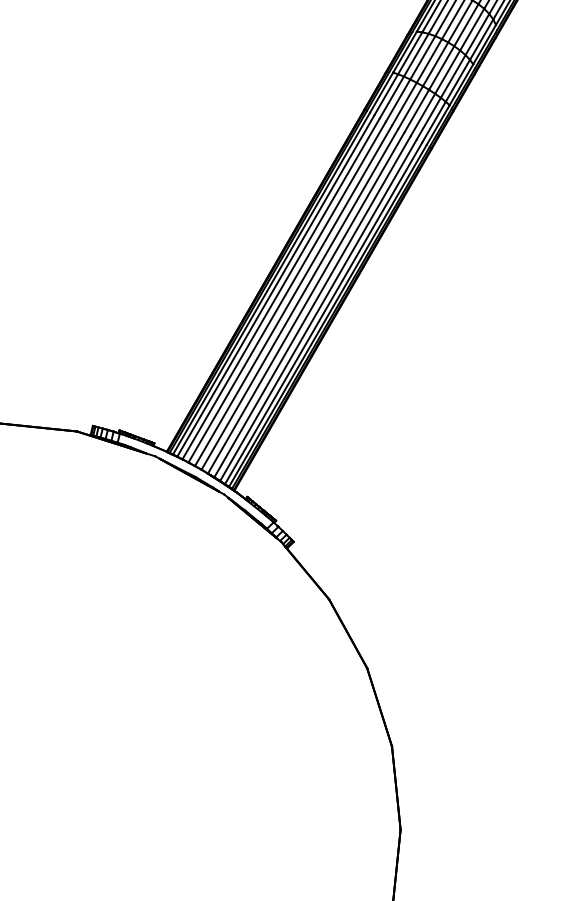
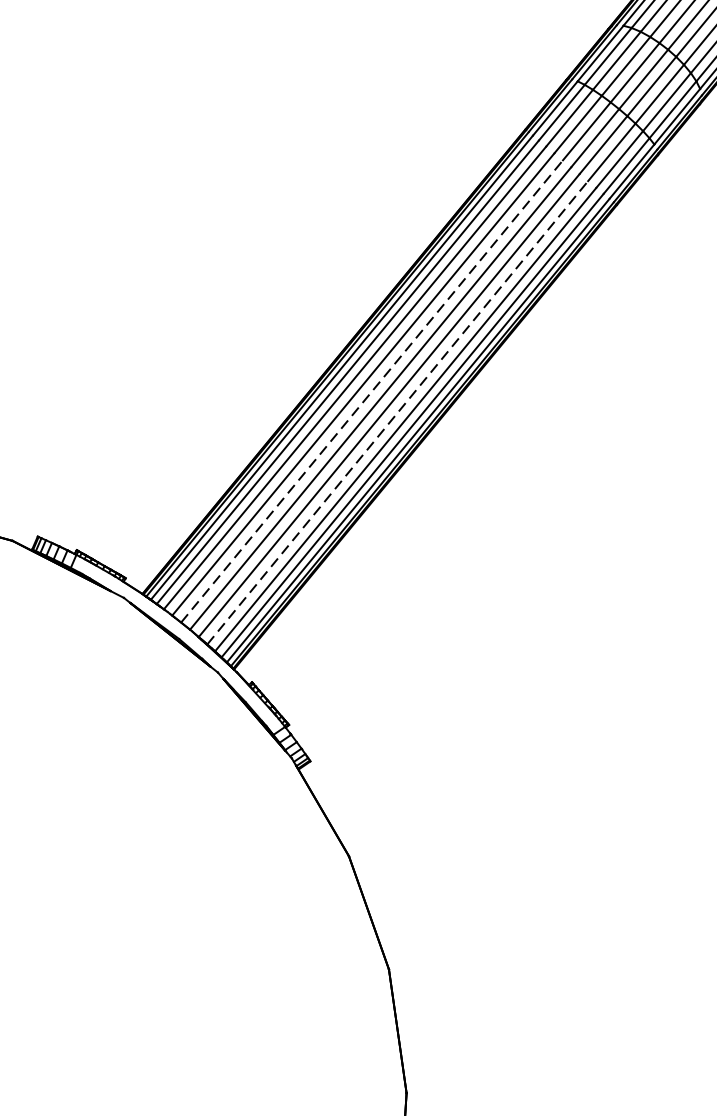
line: (293, 295) -> (371, 390), solid -> dashed
line: (312, 306) -> (397, 412), solid -> dashed

